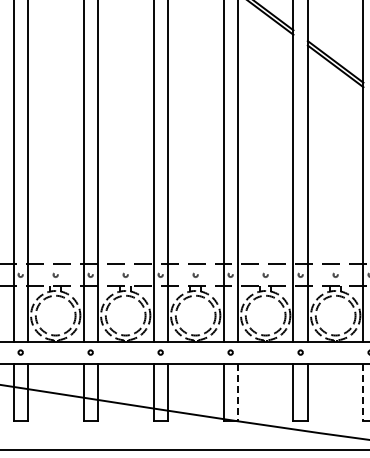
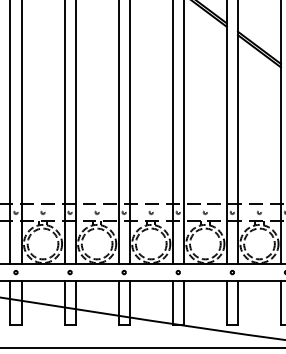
line: (237, 392) -> (183, 303), dashed -> solid
line: (363, 392) -> (280, 303), dashed -> solid

